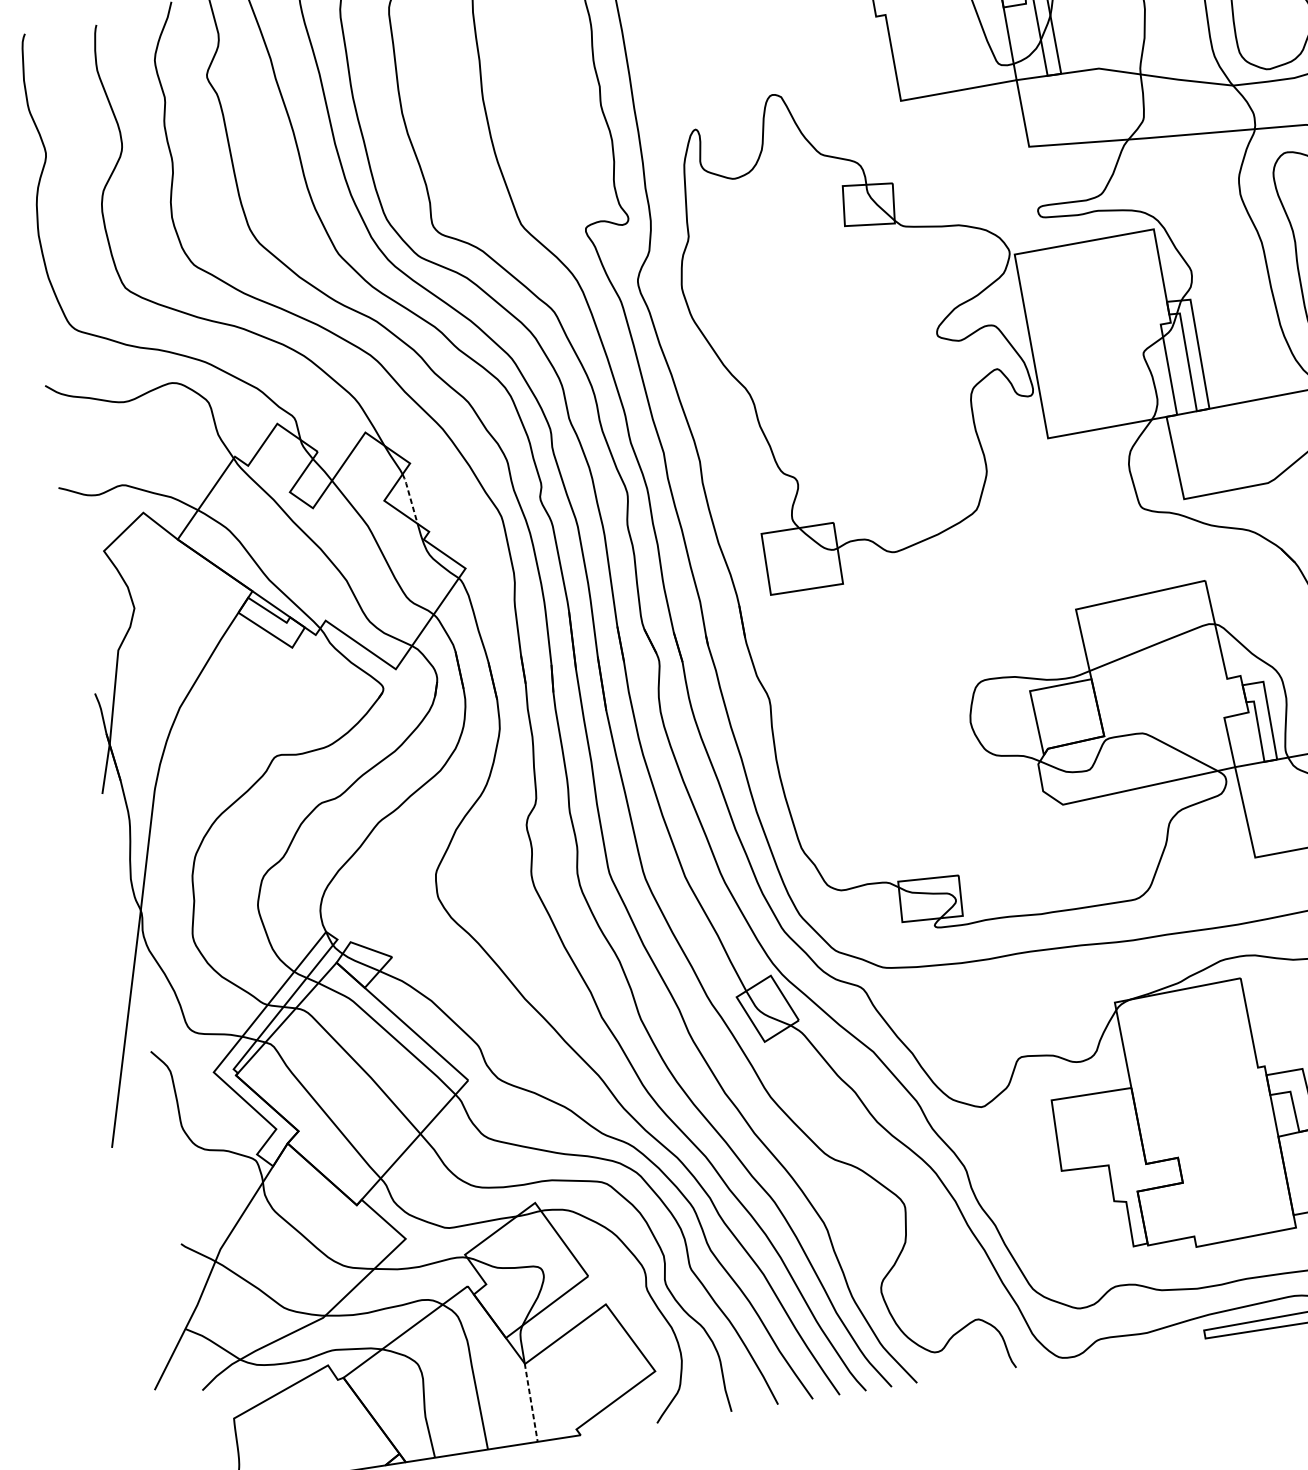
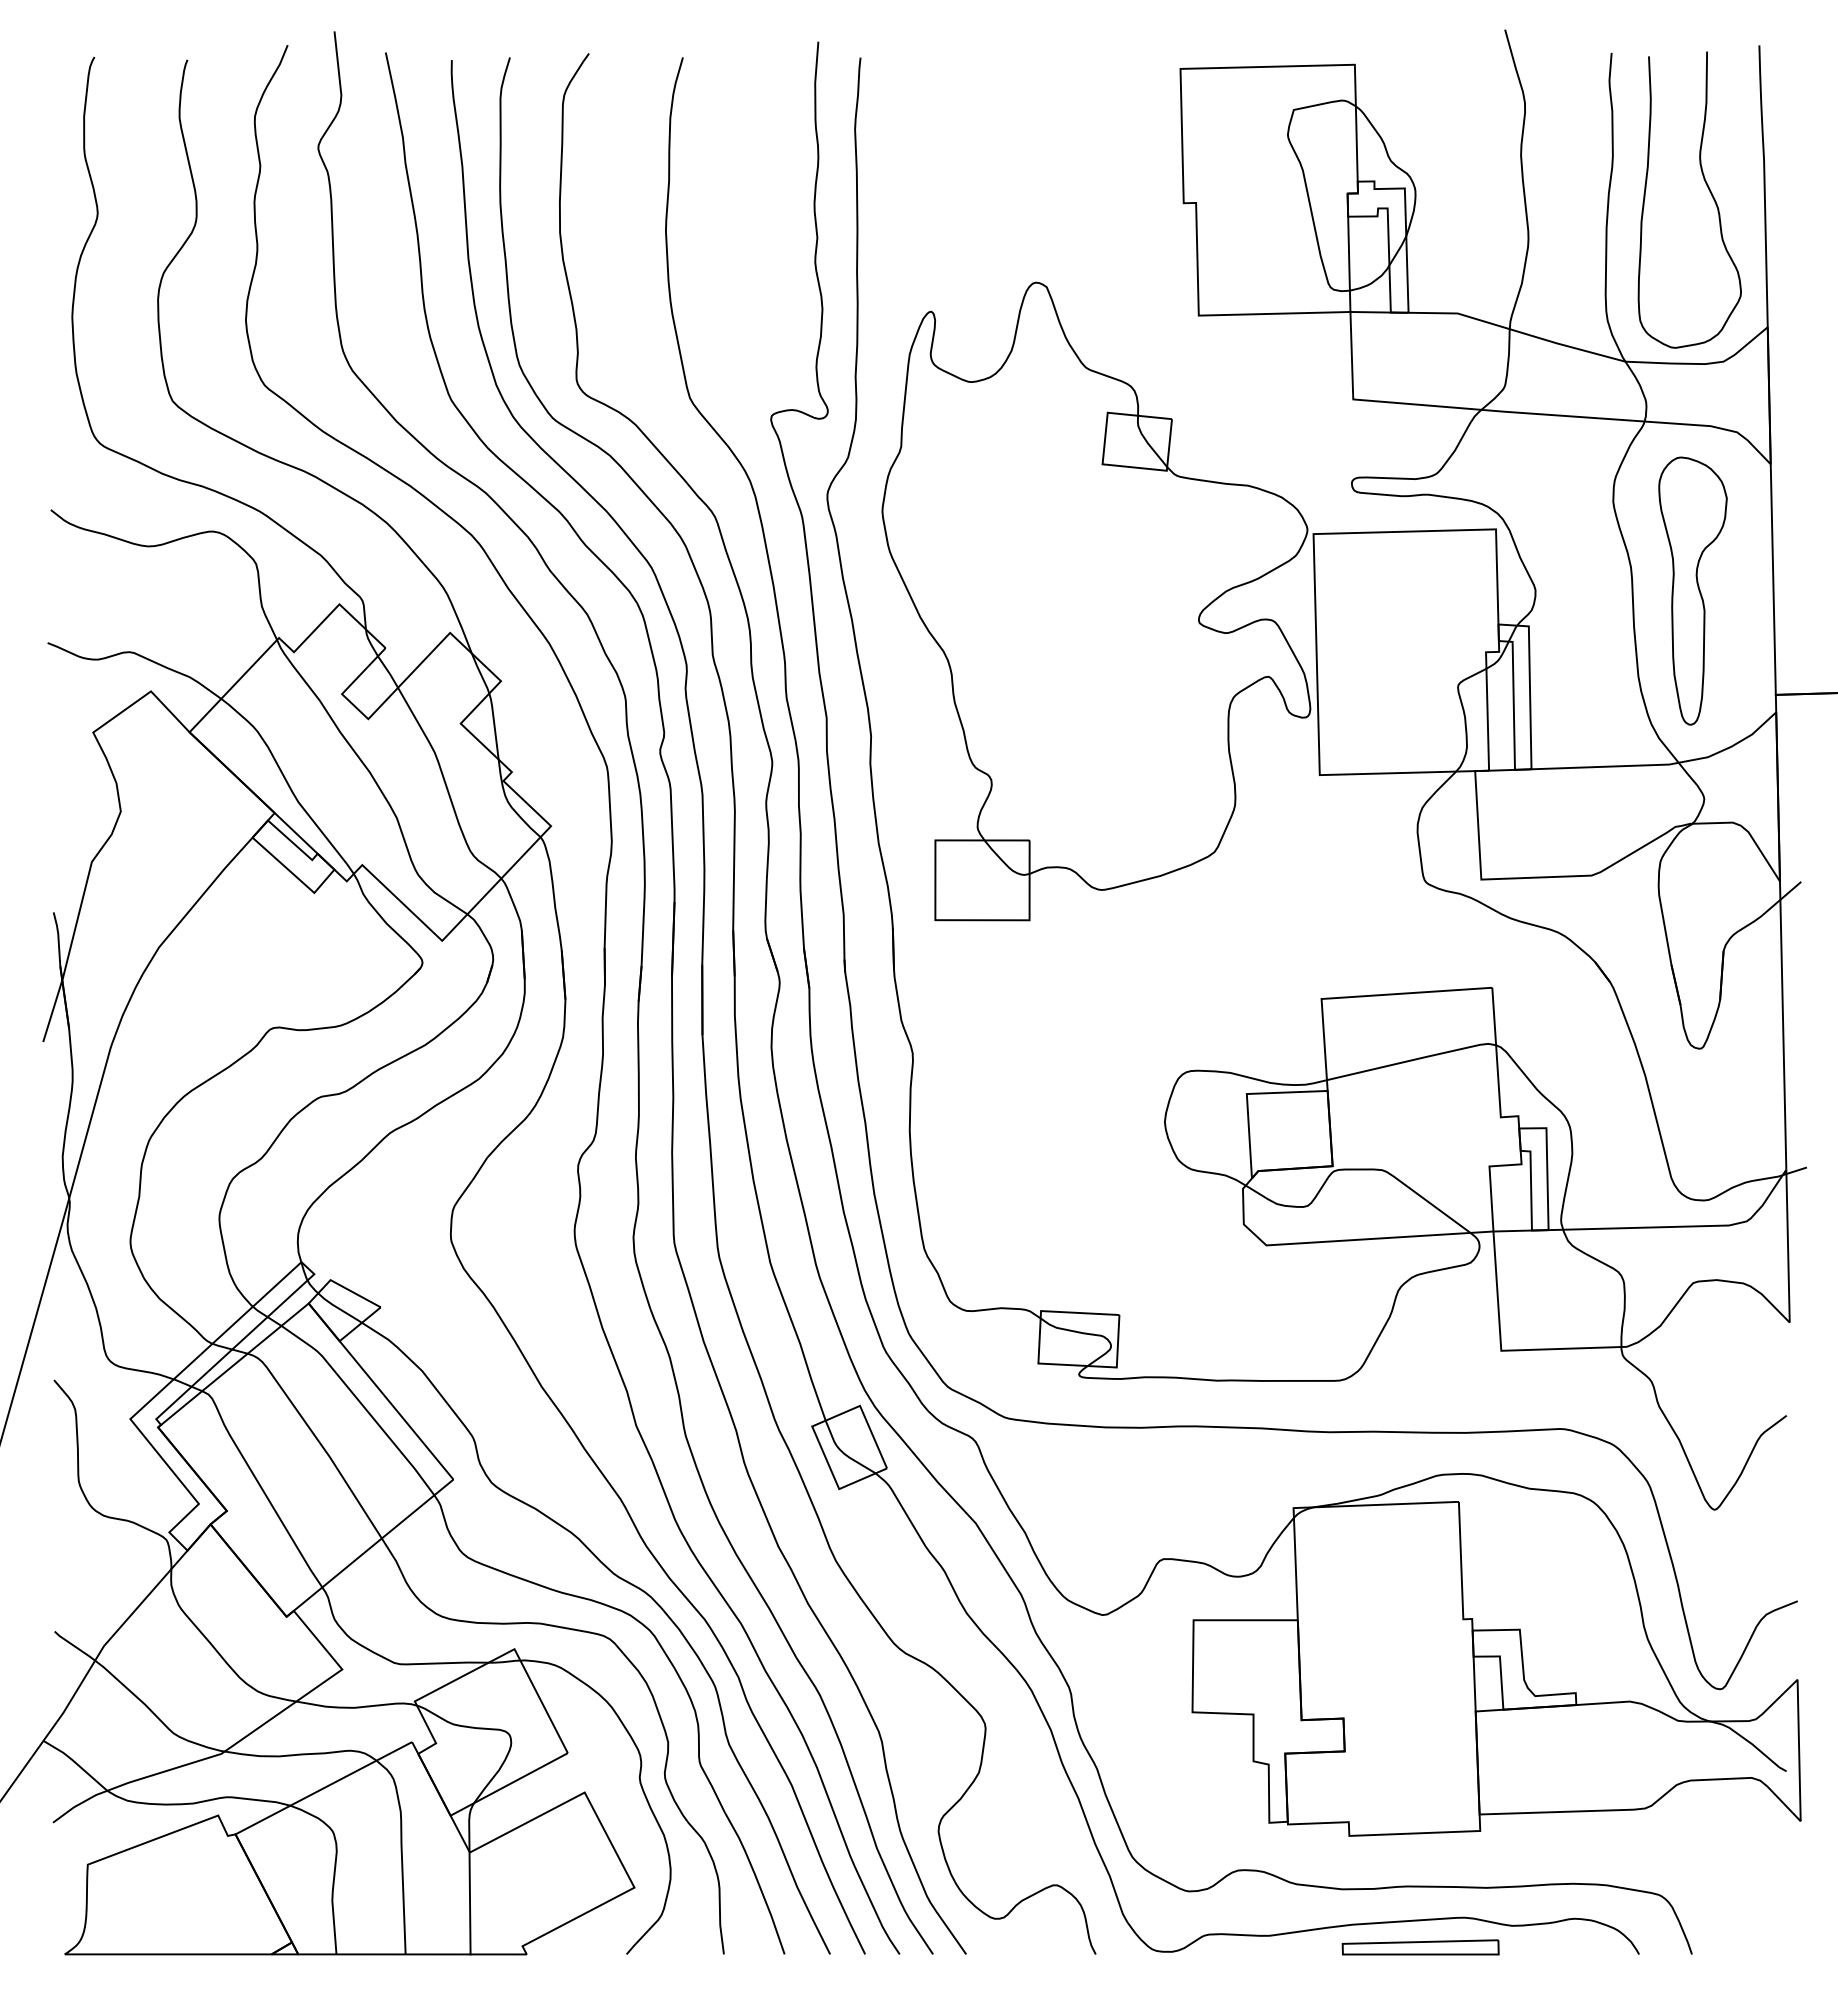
line: (410, 498) -> (494, 725), dashed -> solid
line: (531, 1402) -> (470, 1903), dashed -> solid

